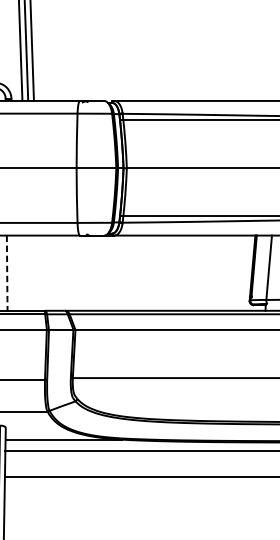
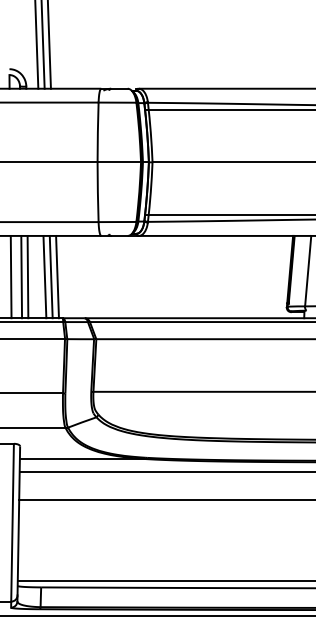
line: (12, 272) -> (27, 276), added
line: (28, 272) -> (44, 276), added
line: (33, 272) -> (50, 276), added
line: (39, 272) -> (57, 276), added
line: (7, 273) -> (21, 277), dashed -> solid

